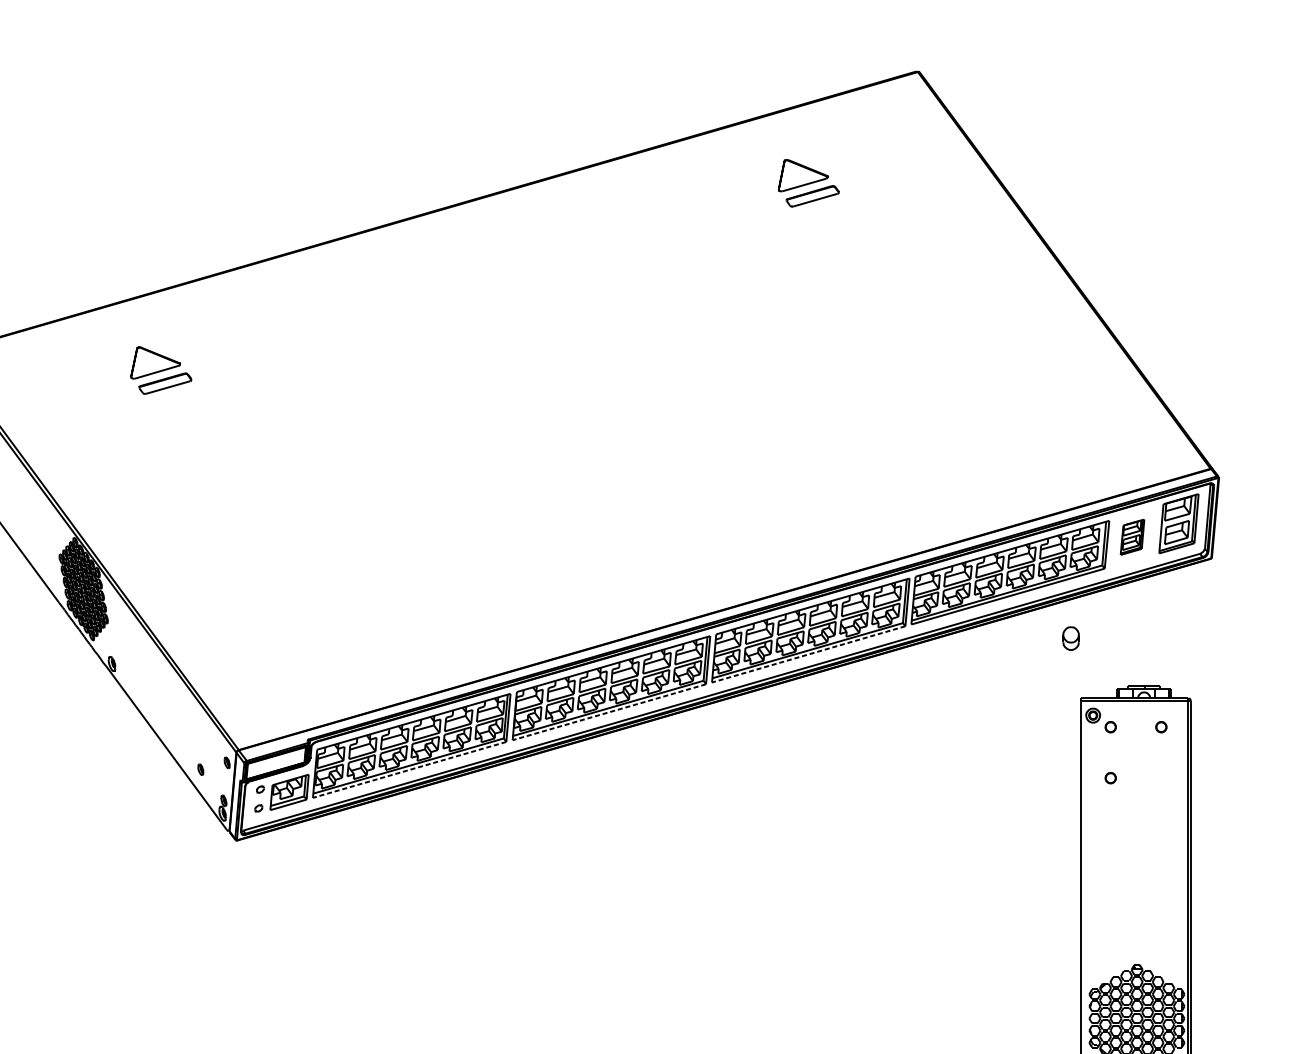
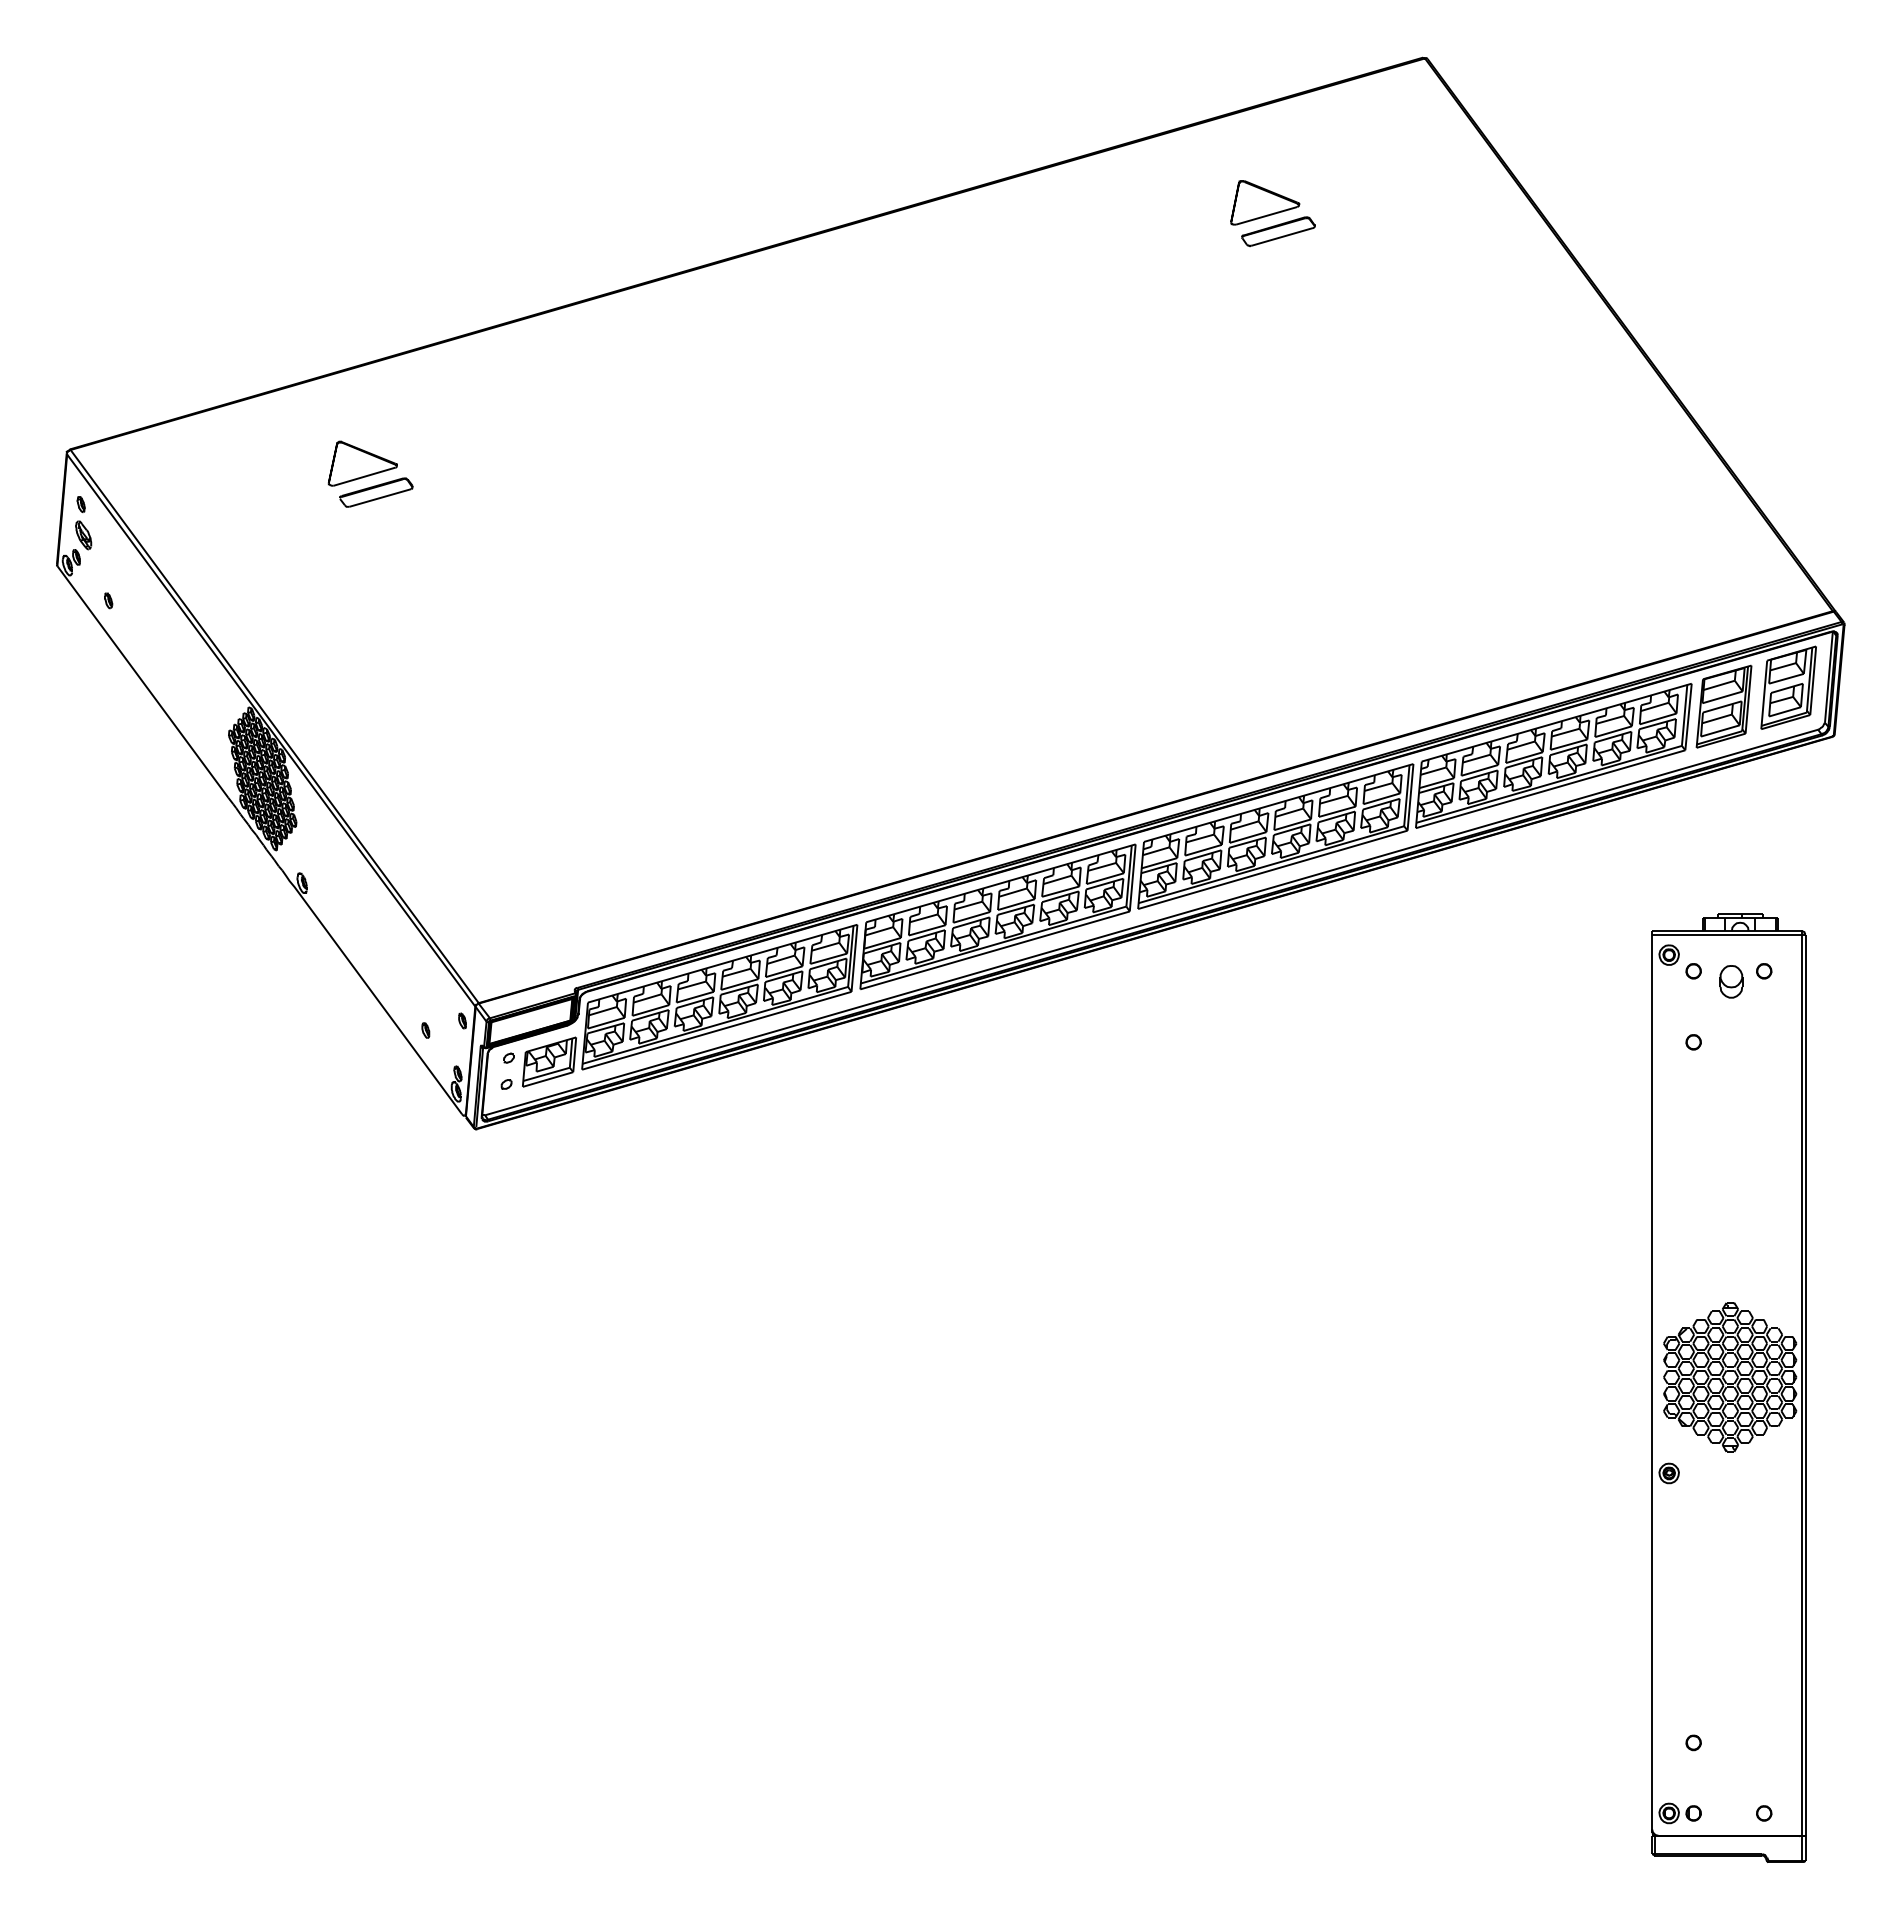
part: (1132, 537) -> (1723, 706), size x1.67
part: (1071, 638) -> (1731, 981), moved
line: (808, 654) -> (1272, 869), dashed -> solid
line: (608, 712) -> (994, 950), dashed -> solid
line: (409, 769) -> (716, 1030), dashed -> solid

